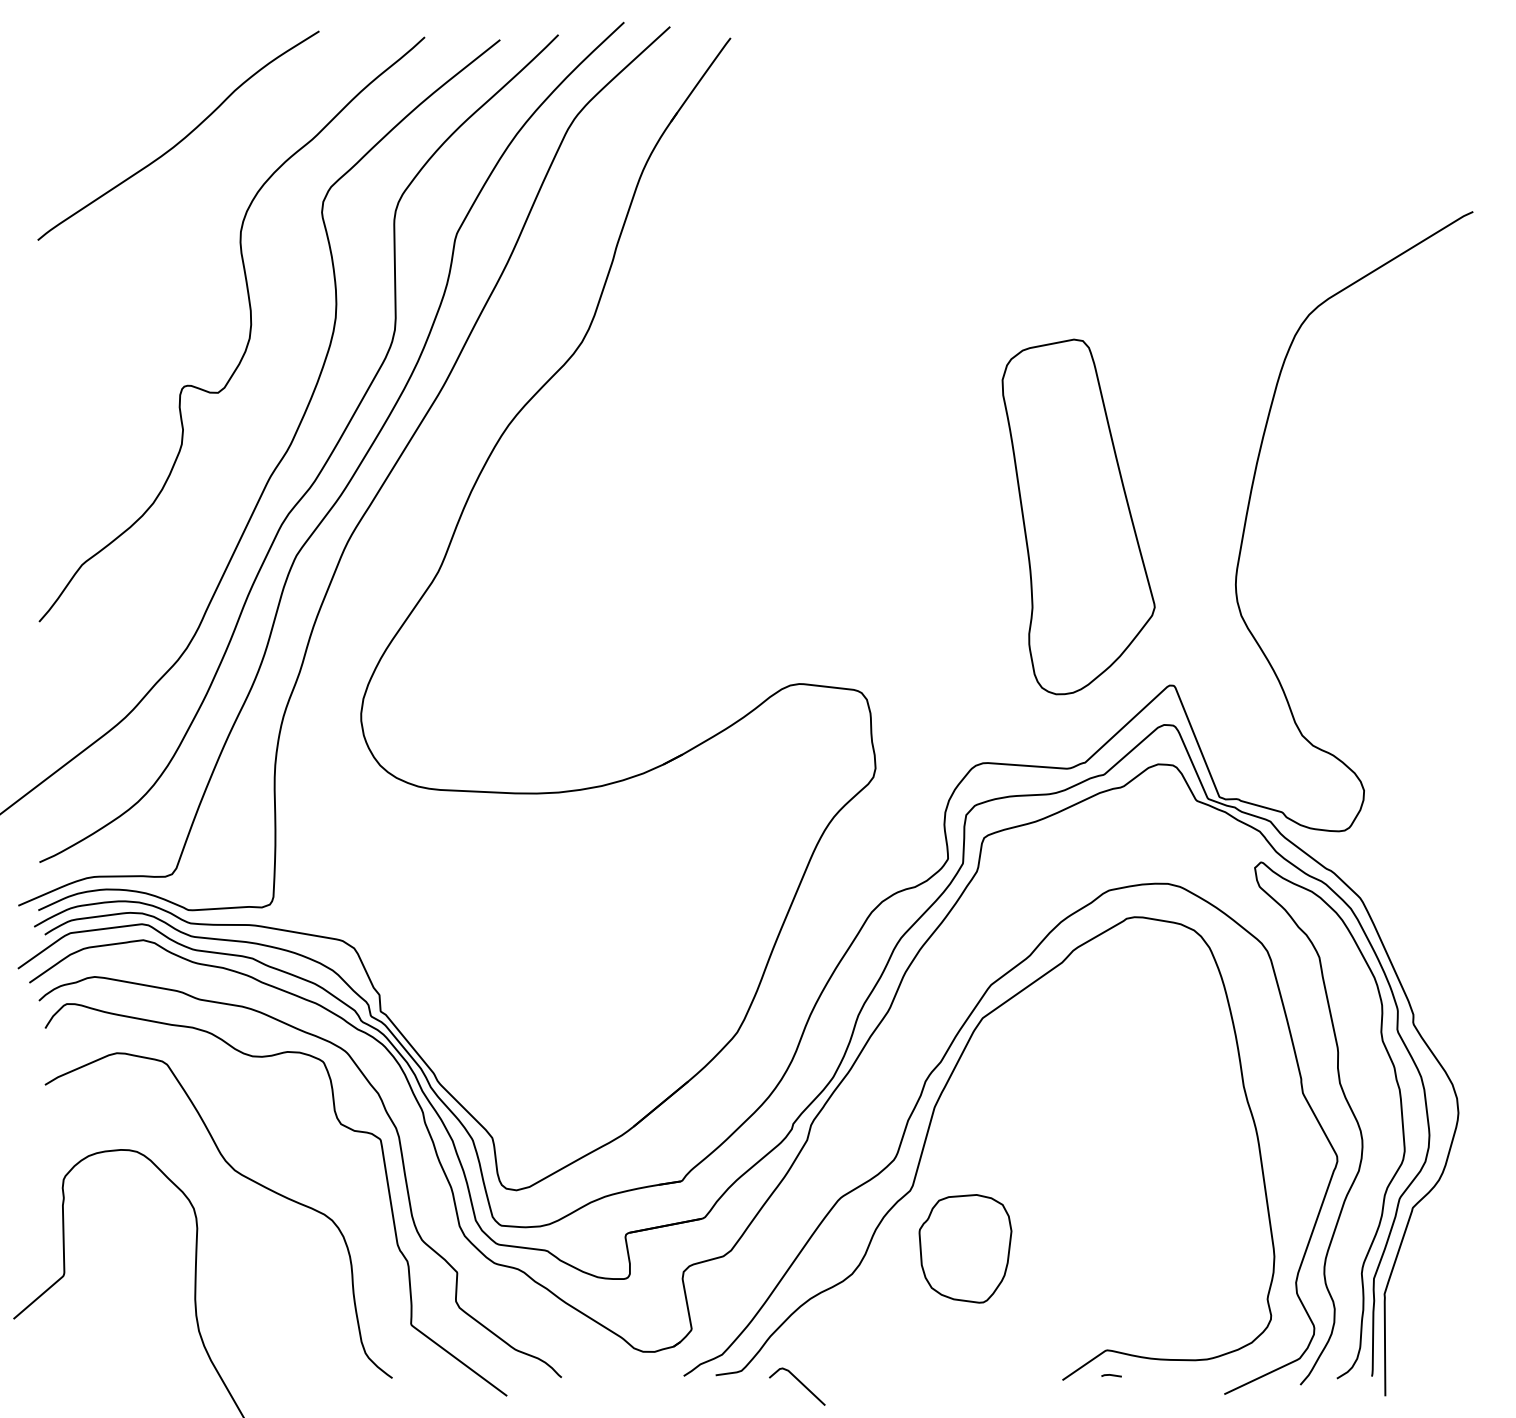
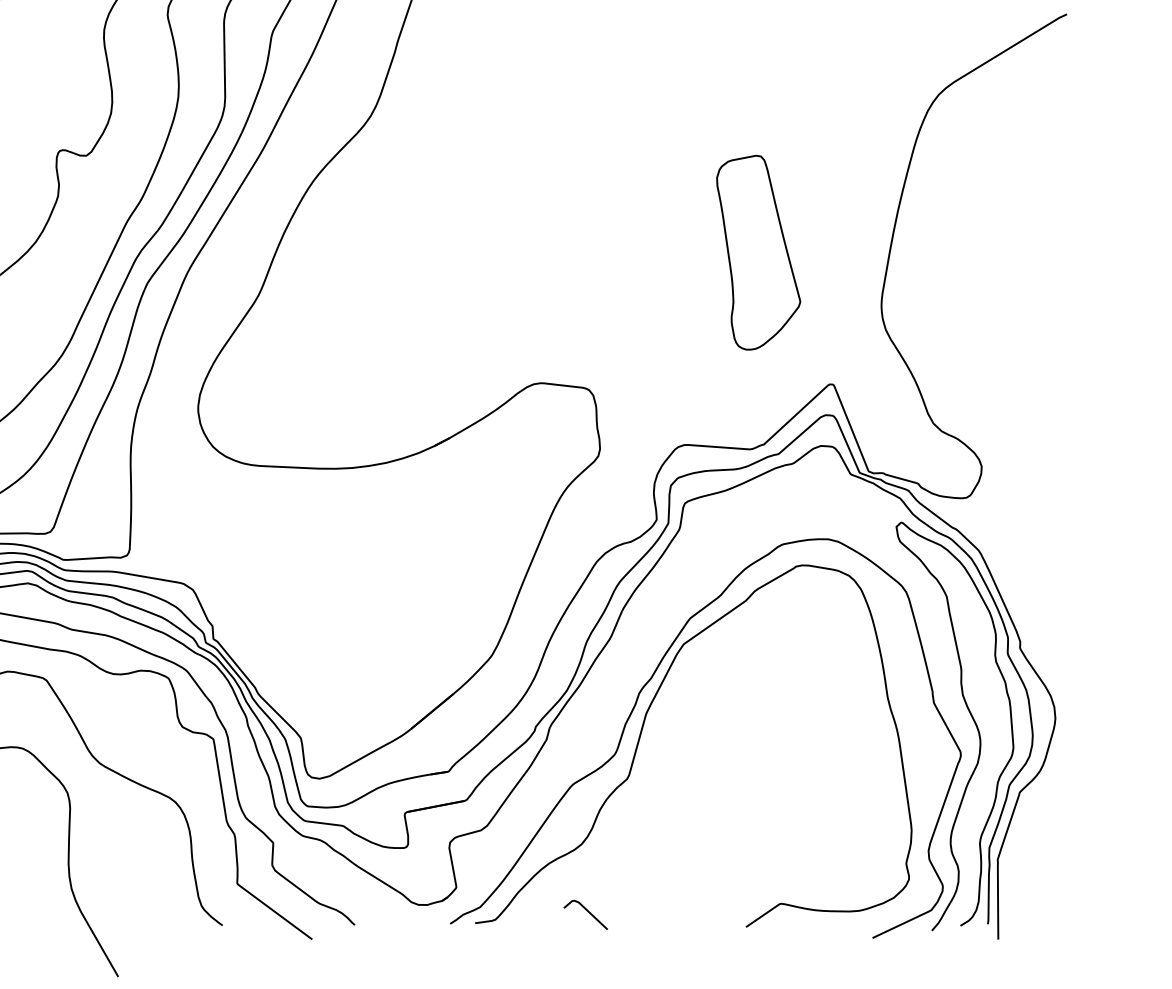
part: (1078, 516) -> (758, 252), size x0.7
part: (965, 1248) -> (670, 824), removed
line: (1111, 1375) -> (784, 923), removed
line: (800, 1383) -> (588, 912), moved

